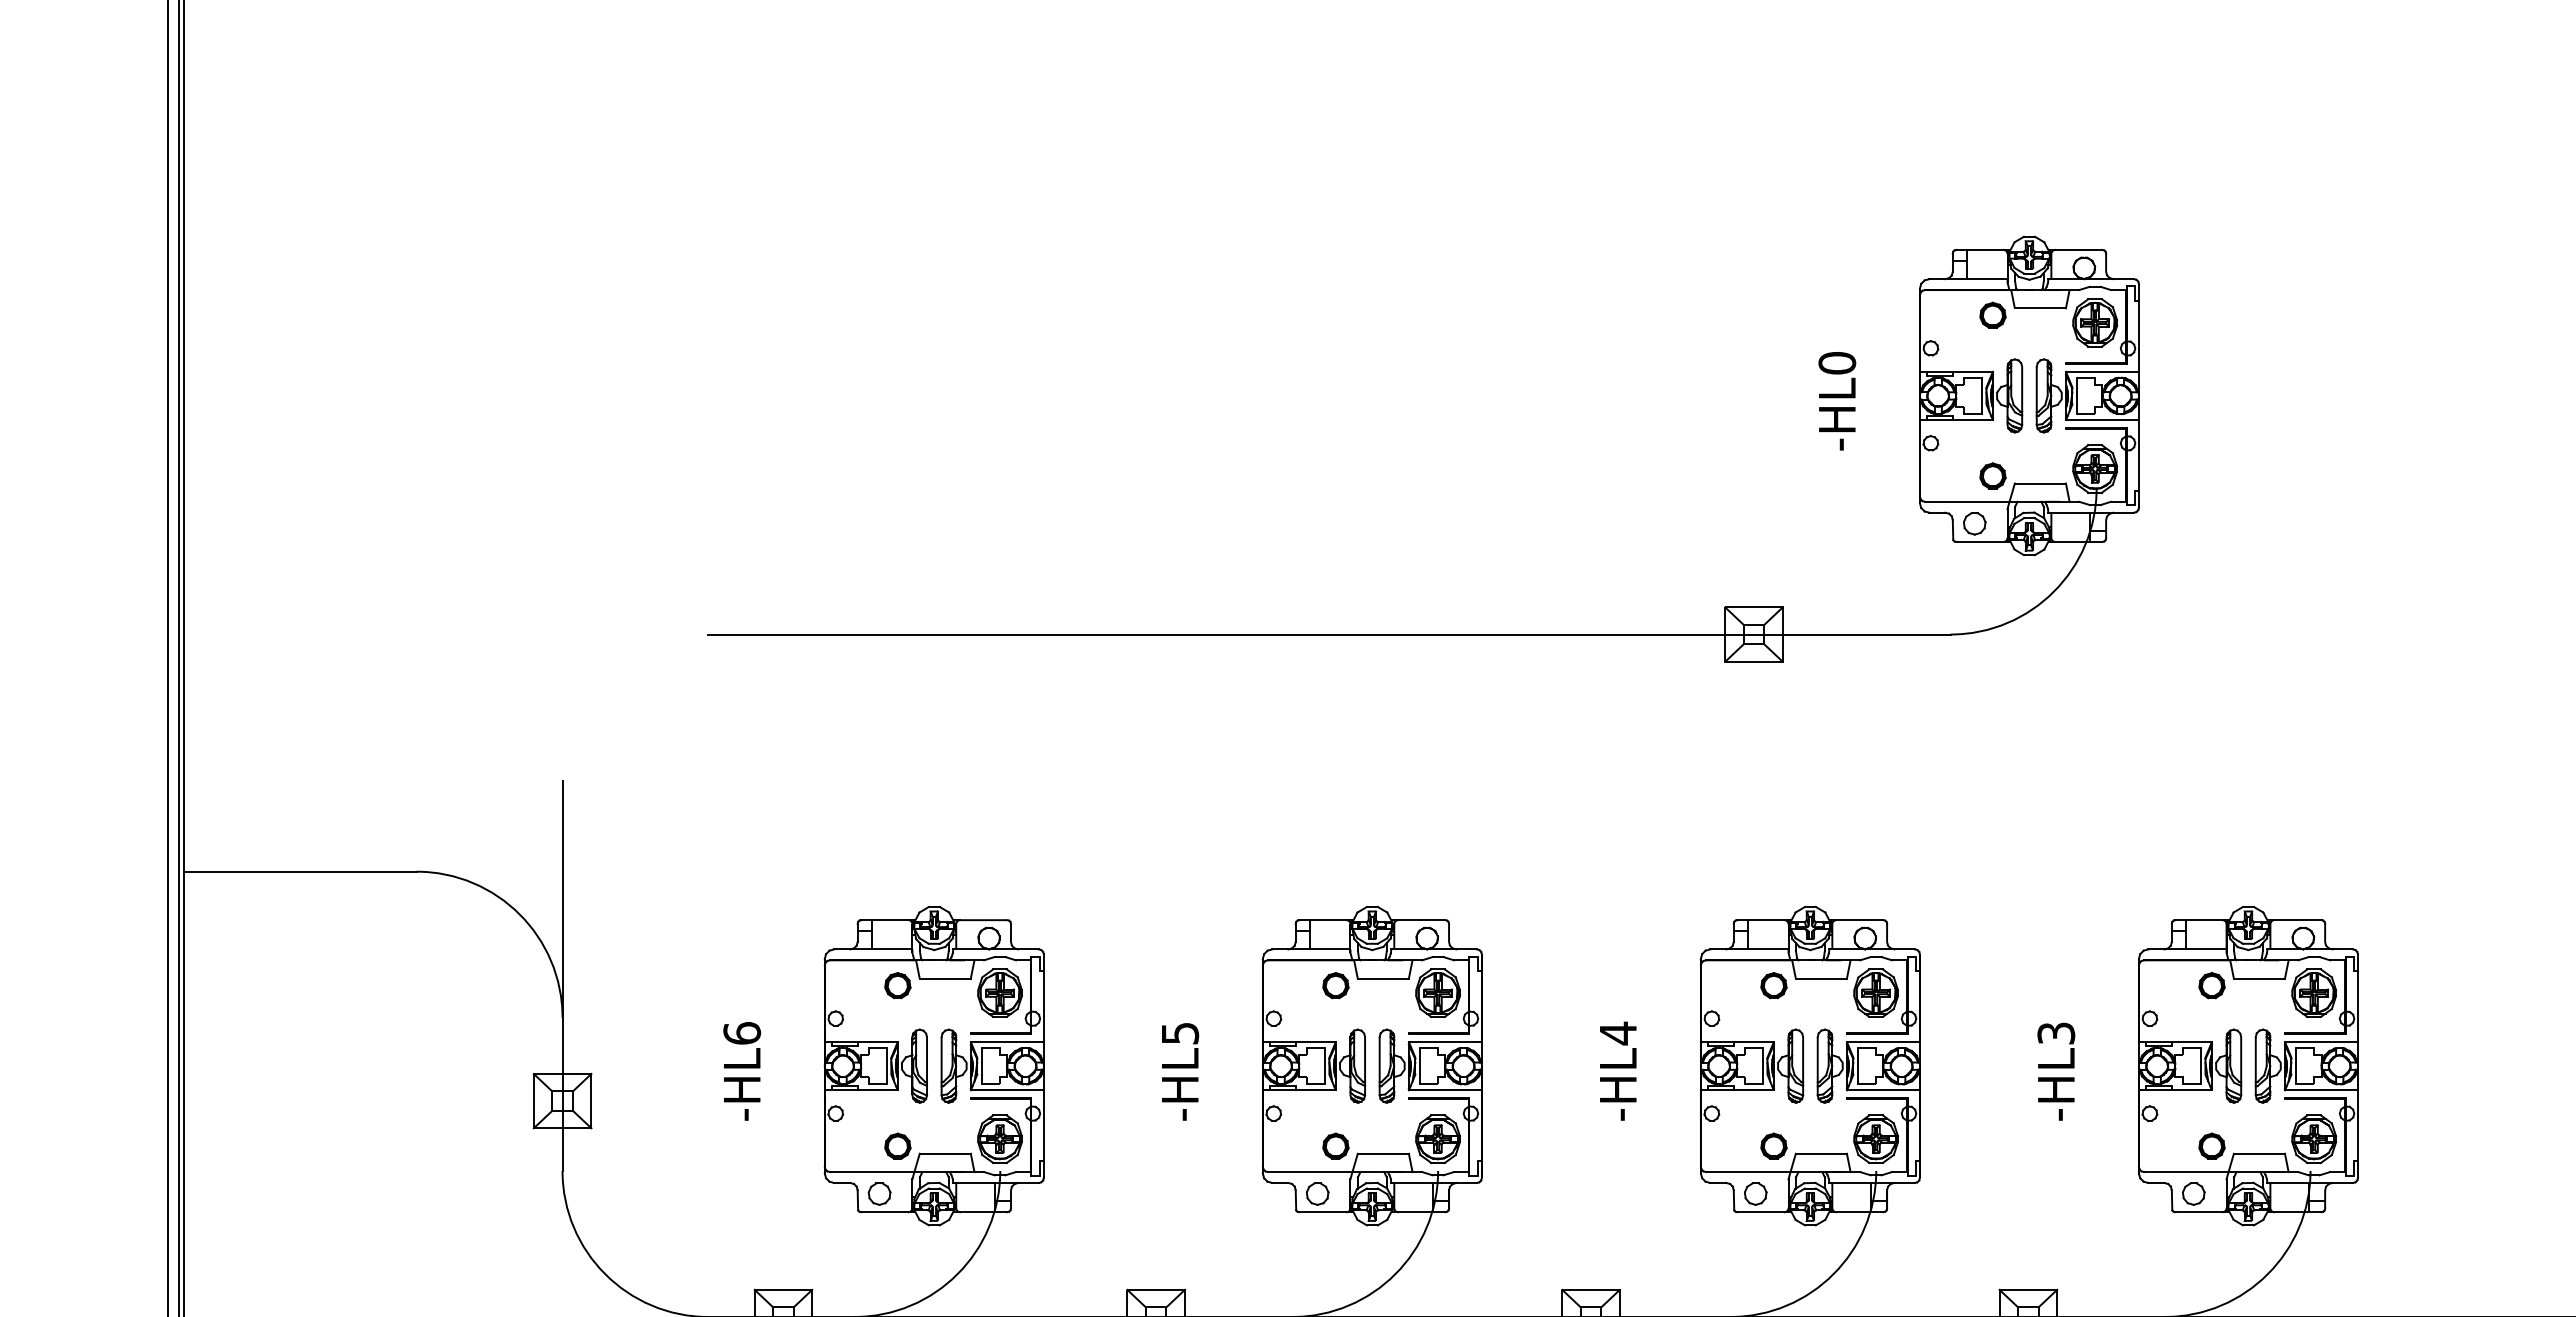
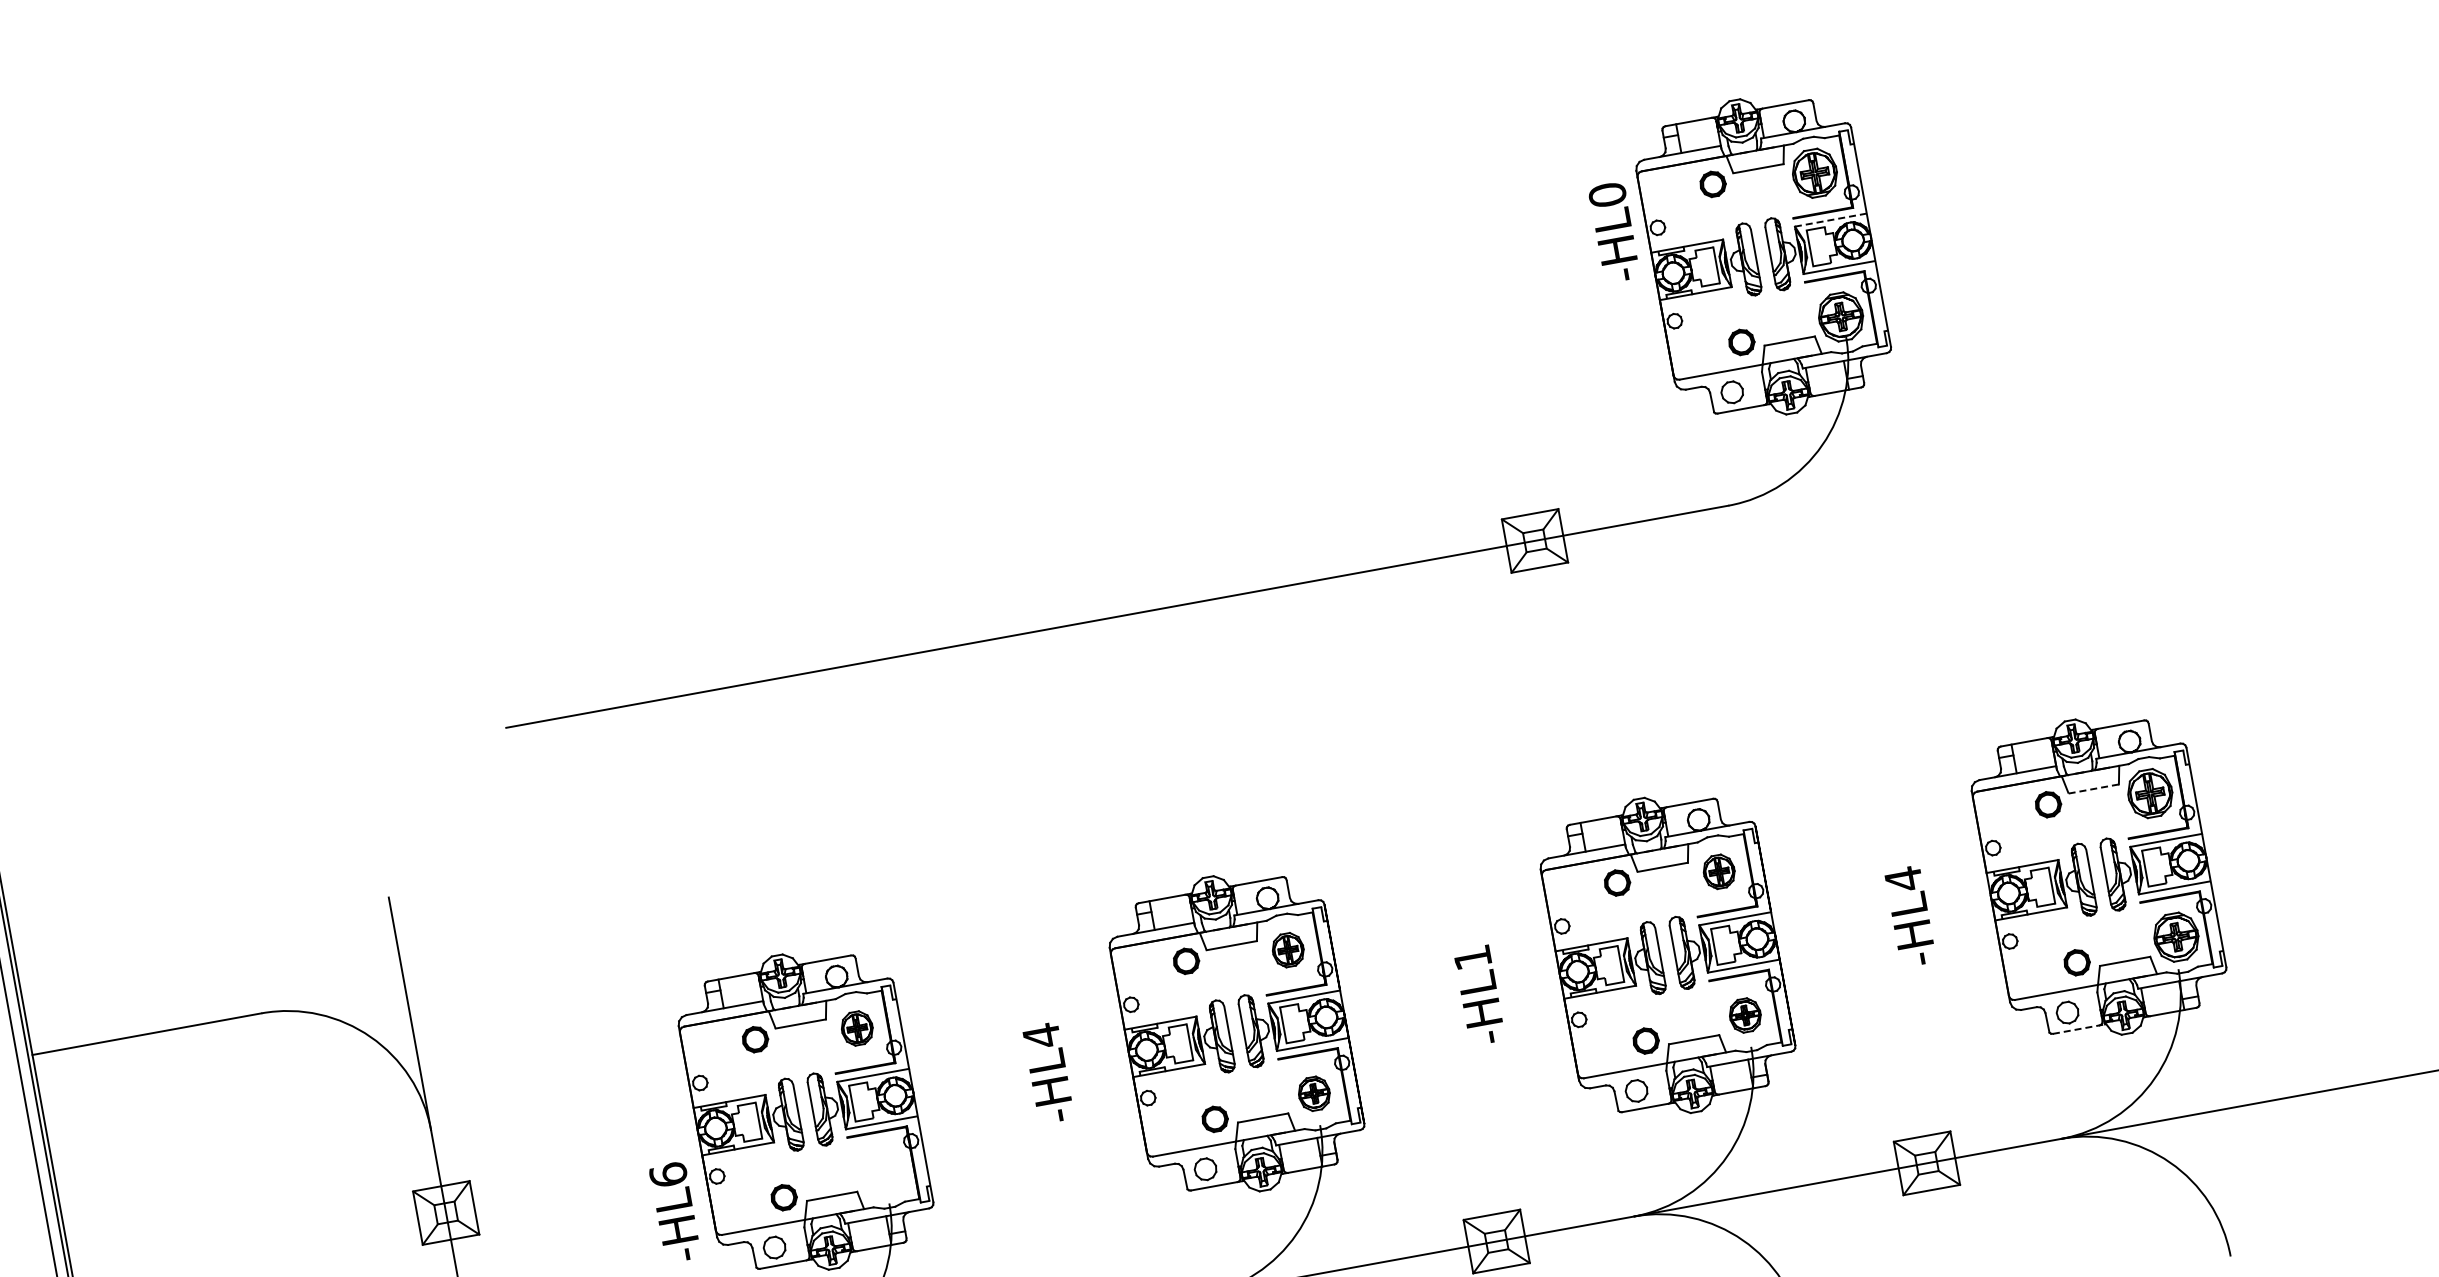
line: (2102, 371) -> (1830, 219), solid -> dashed
text: (1837, 401) -> (1614, 232), moved
line: (2259, 978) -> (2093, 788), solid -> dashed
part: (999, 992) -> (856, 1027), size x0.7
part: (1437, 992) -> (1287, 949), size x0.7
part: (1875, 992) -> (1718, 871), size x0.7
text: (1180, 1033) -> (1042, 1035), -HL5 -> -HL4
text: (1618, 1033) -> (1472, 957), -HL4 -> -HL1
text: (2056, 1033) -> (1903, 879), -HL3 -> -HL4
text: (741, 1071) -> (674, 1212), moved
part: (999, 1138) -> (882, 1171), removed
part: (1437, 1138) -> (1313, 1093), size x0.7
part: (1875, 1138) -> (1744, 1015), size x0.7
line: (2202, 1212) -> (2079, 1029), solid -> dashed

